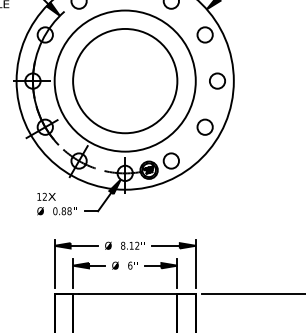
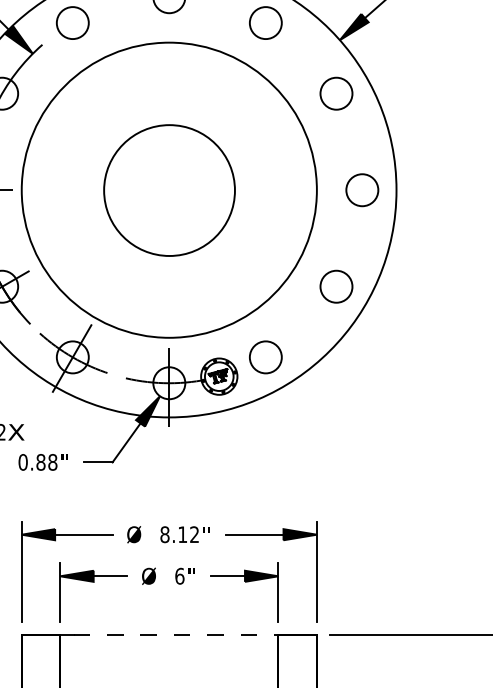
circle: (125, 81) -> (169, 191), size x0.6
line: (128, 294) -> (176, 636), solid -> dashed

